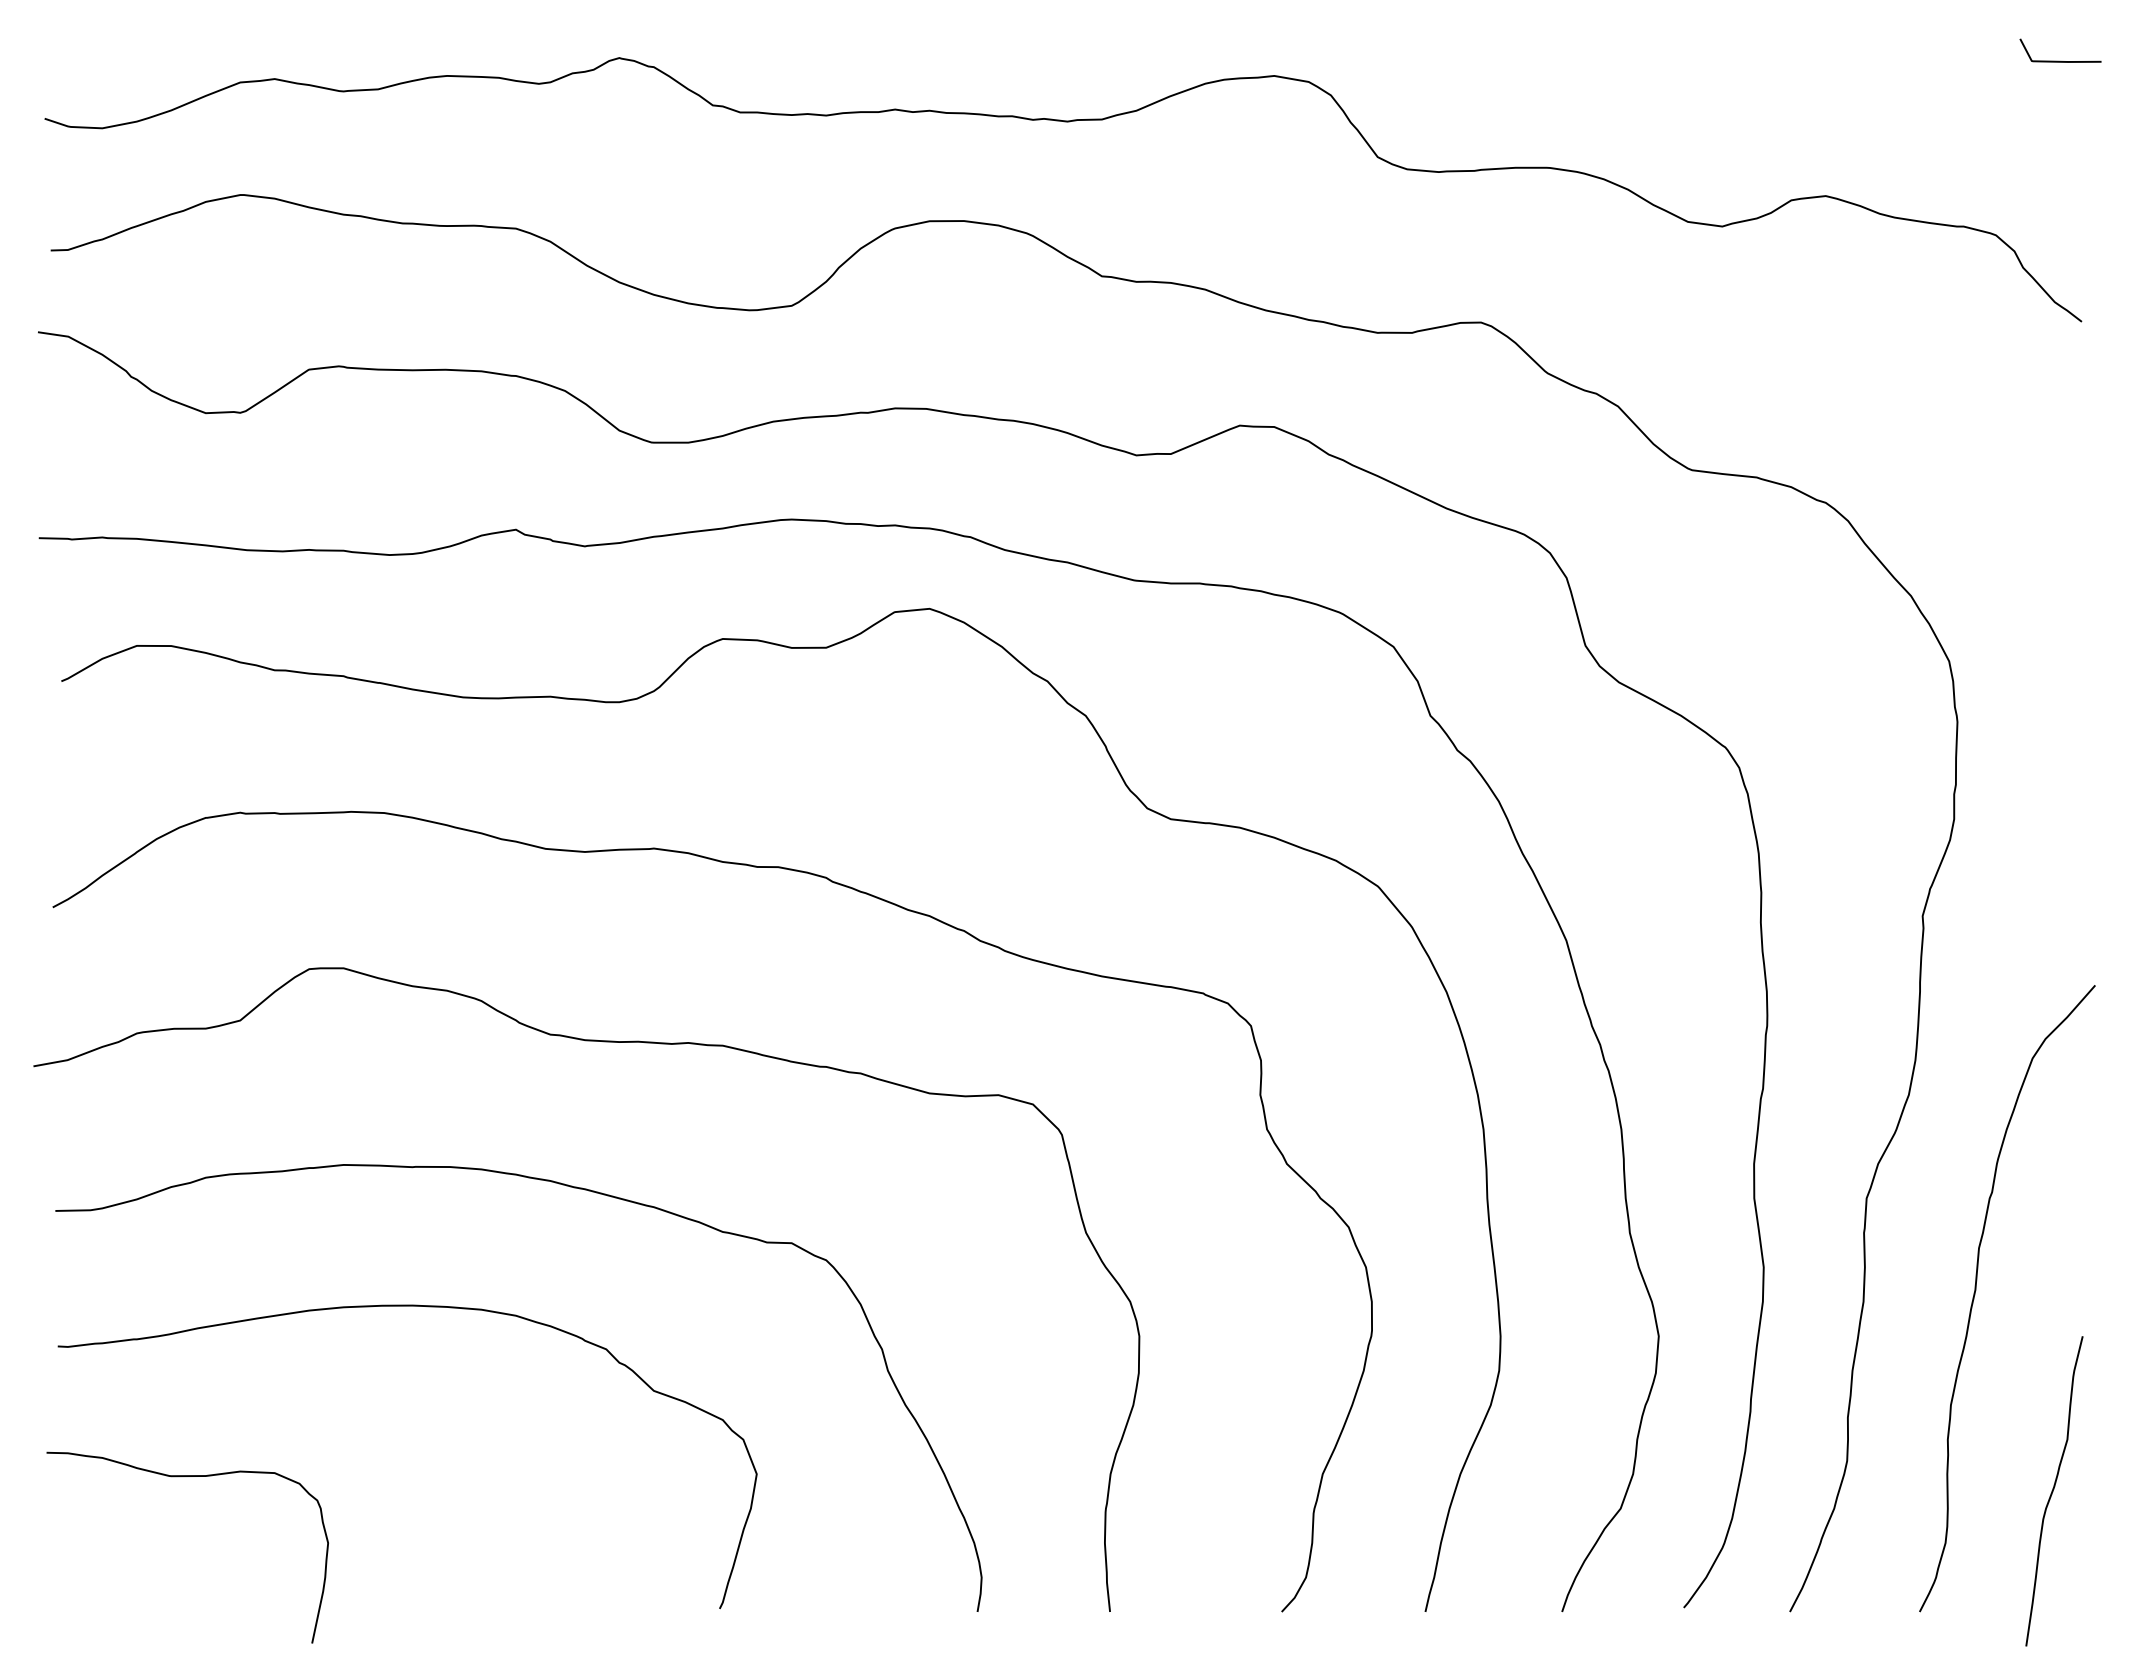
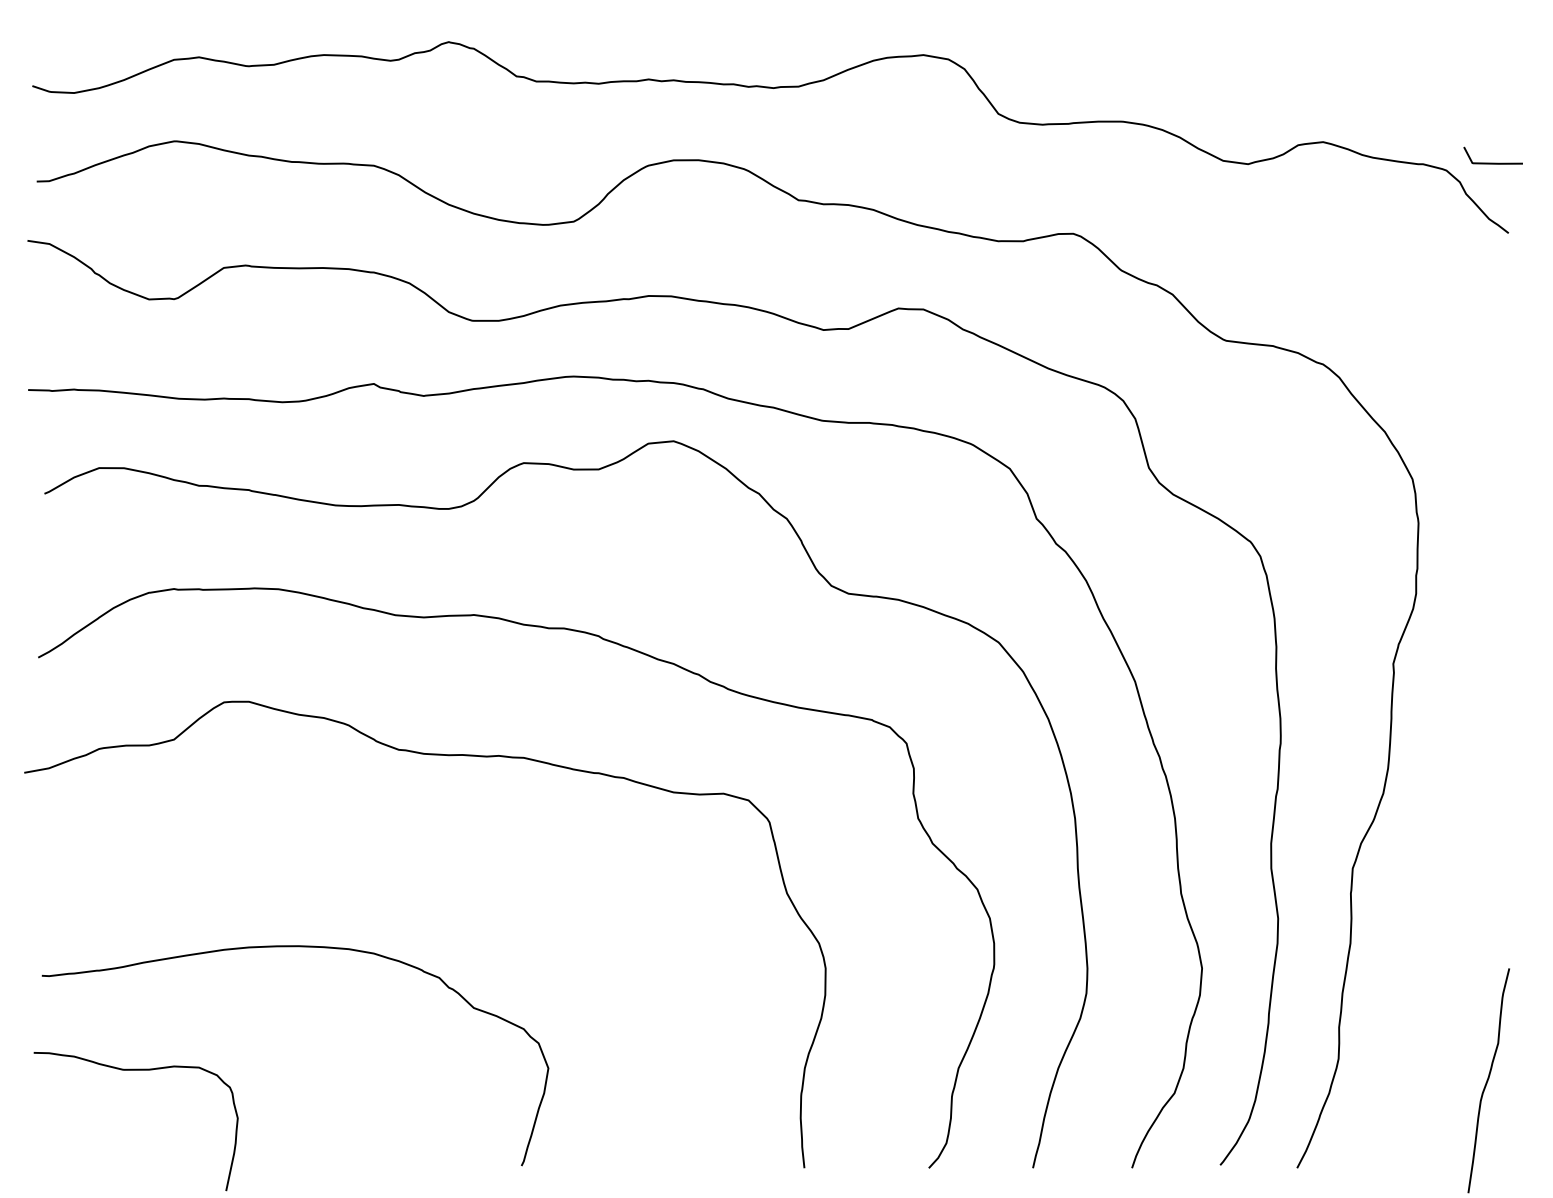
line: (2060, 60) -> (1493, 162), moved
curve: (570, 1187) -> (413, 860), removed
curve: (1976, 1290) -> (1432, 935), removed

